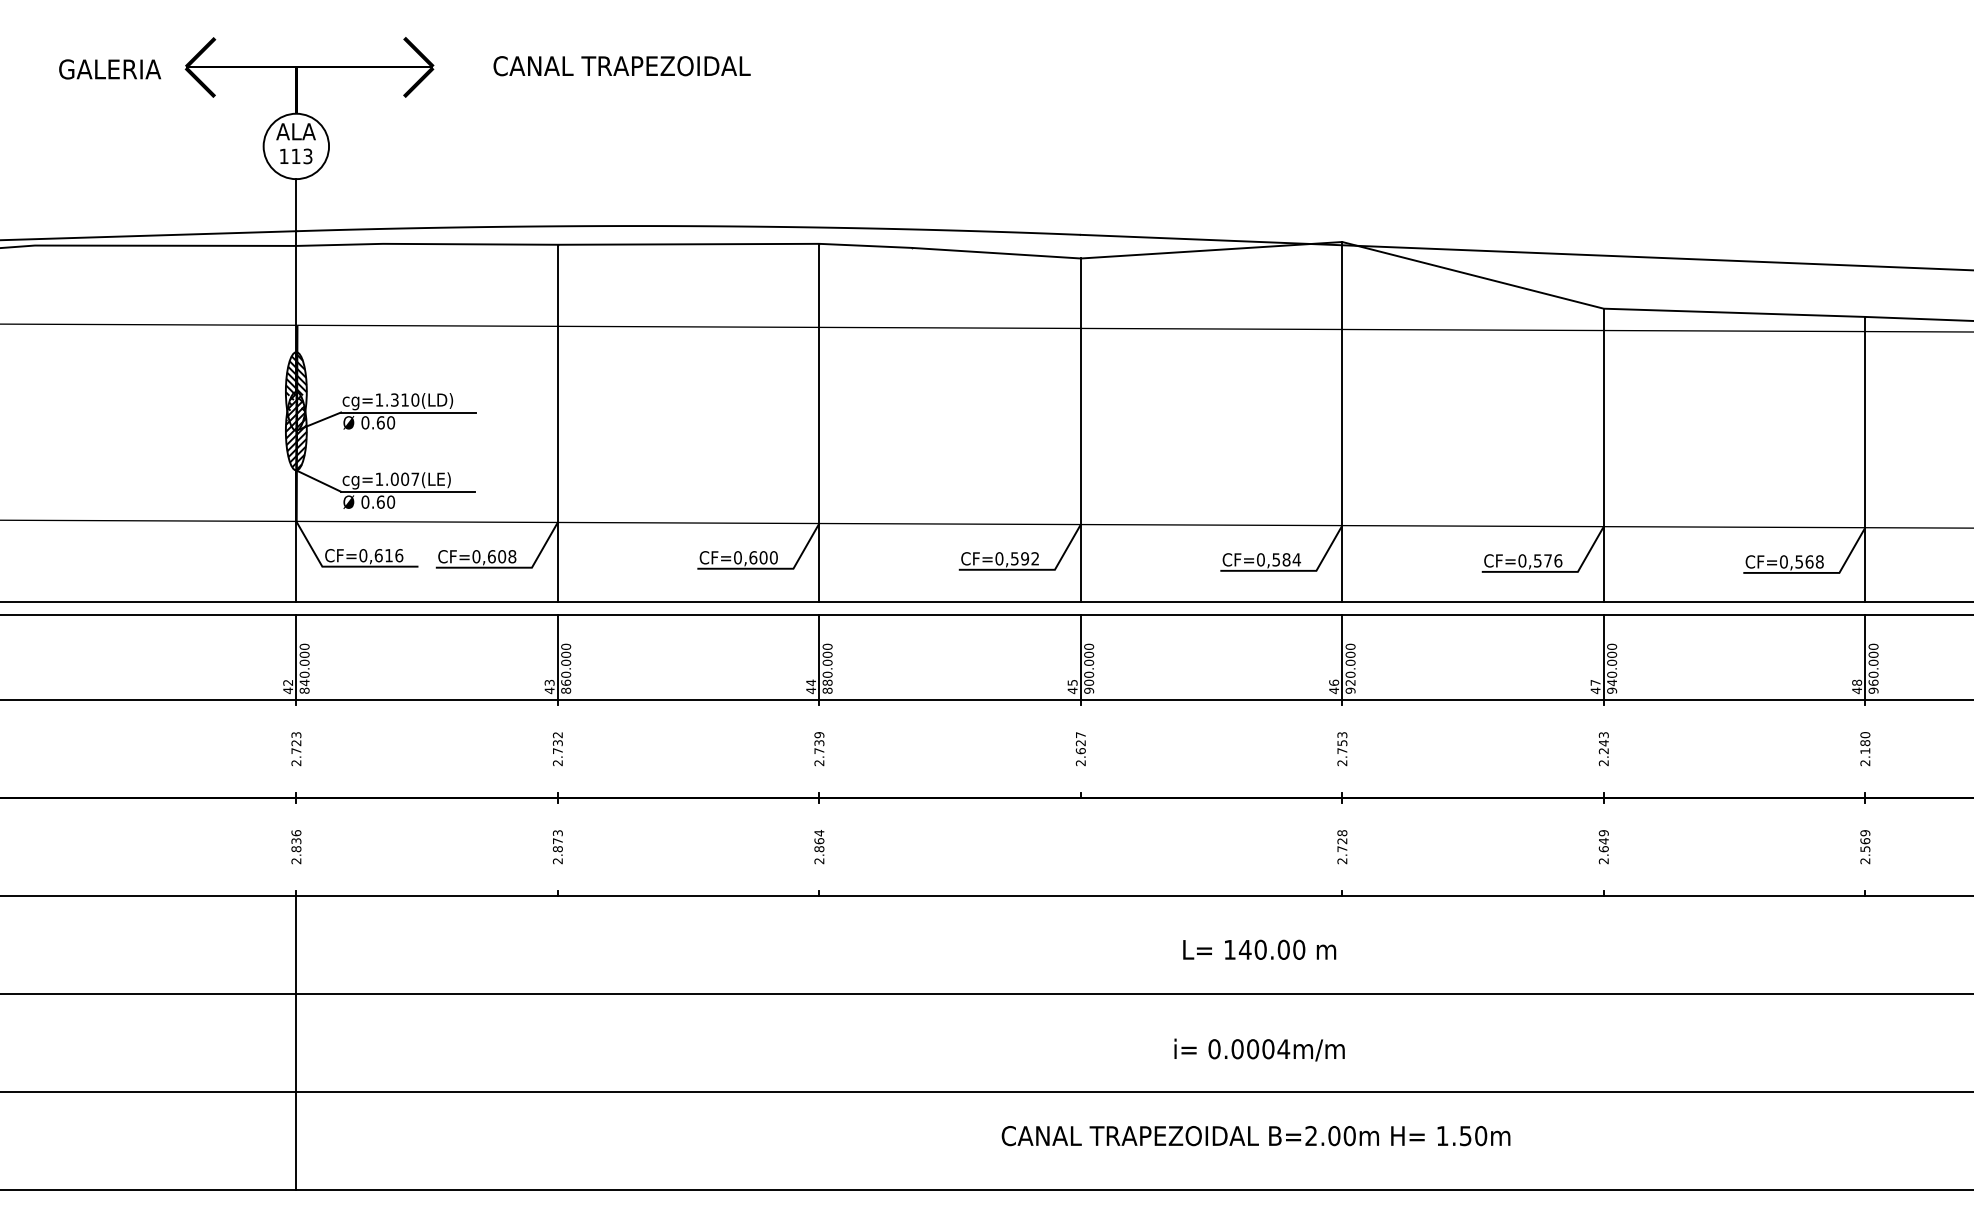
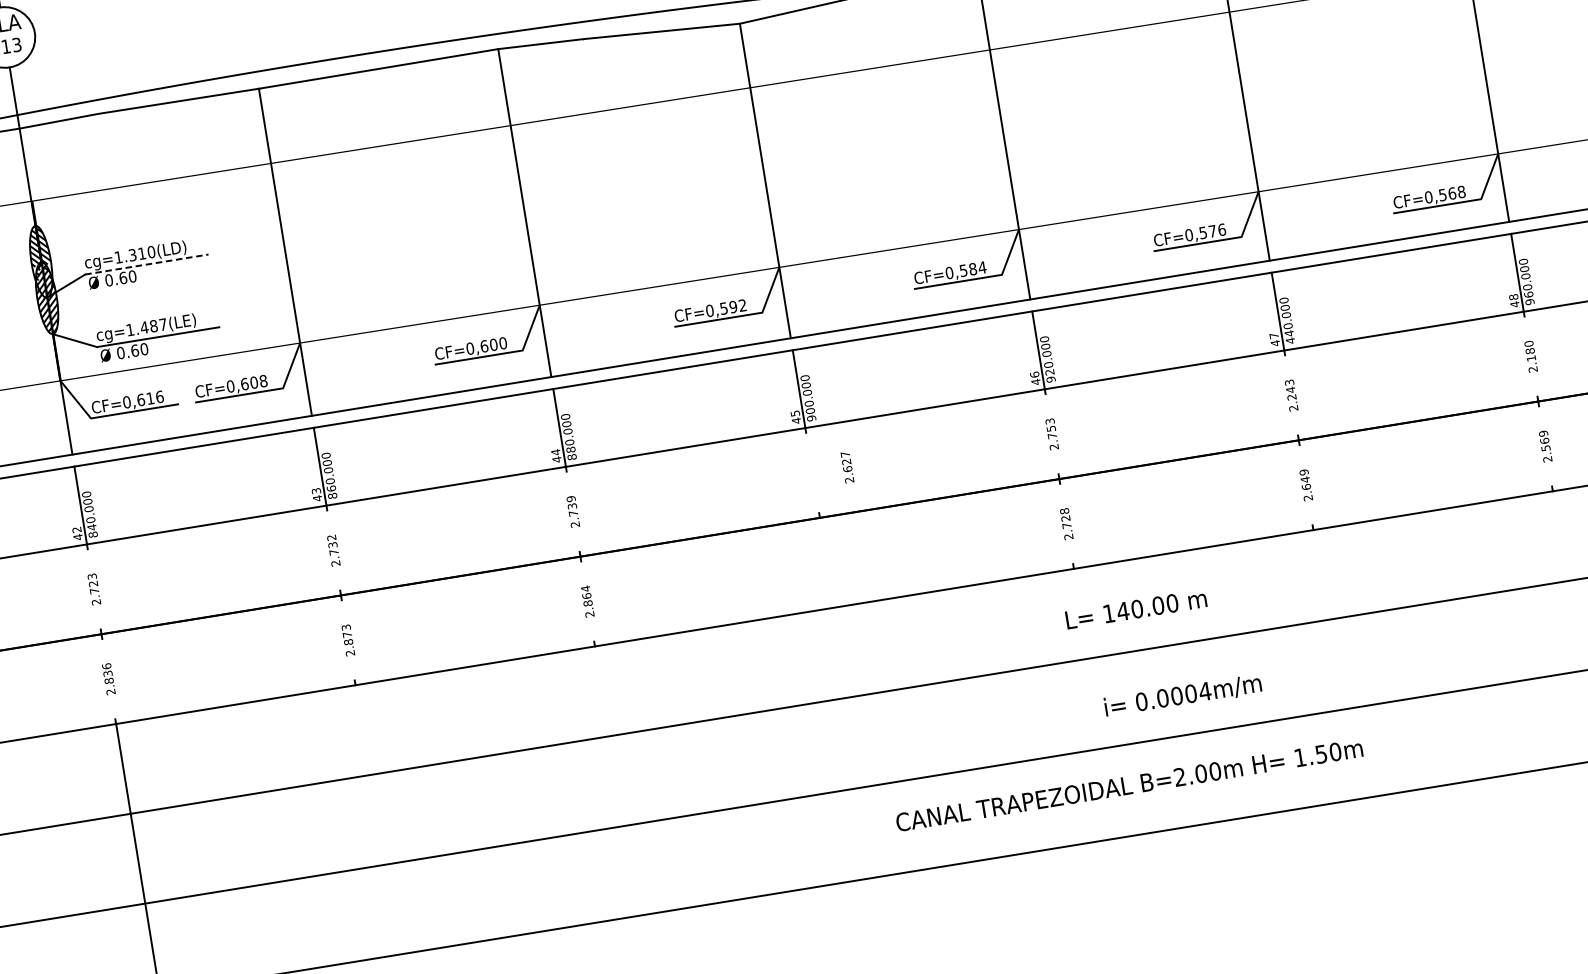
line: (408, 412) -> (147, 264), solid -> dashed
text: (399, 478) -> (148, 326), cg=1.007(LE) -> cg=1.487(LE)
text: (1612, 690) -> (1290, 340), 940.000 -> 440.000
text: (1080, 749) -> (847, 467), moved
text: (1259, 949) -> (1136, 608), moved
text: (1259, 1049) -> (1182, 695), moved
text: (1255, 1136) -> (1128, 785), moved

